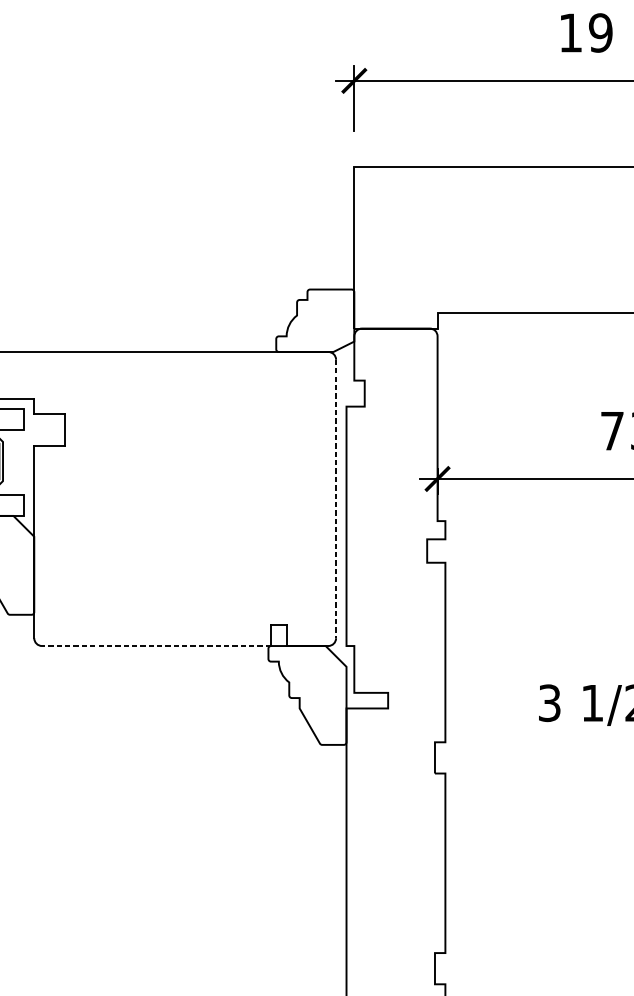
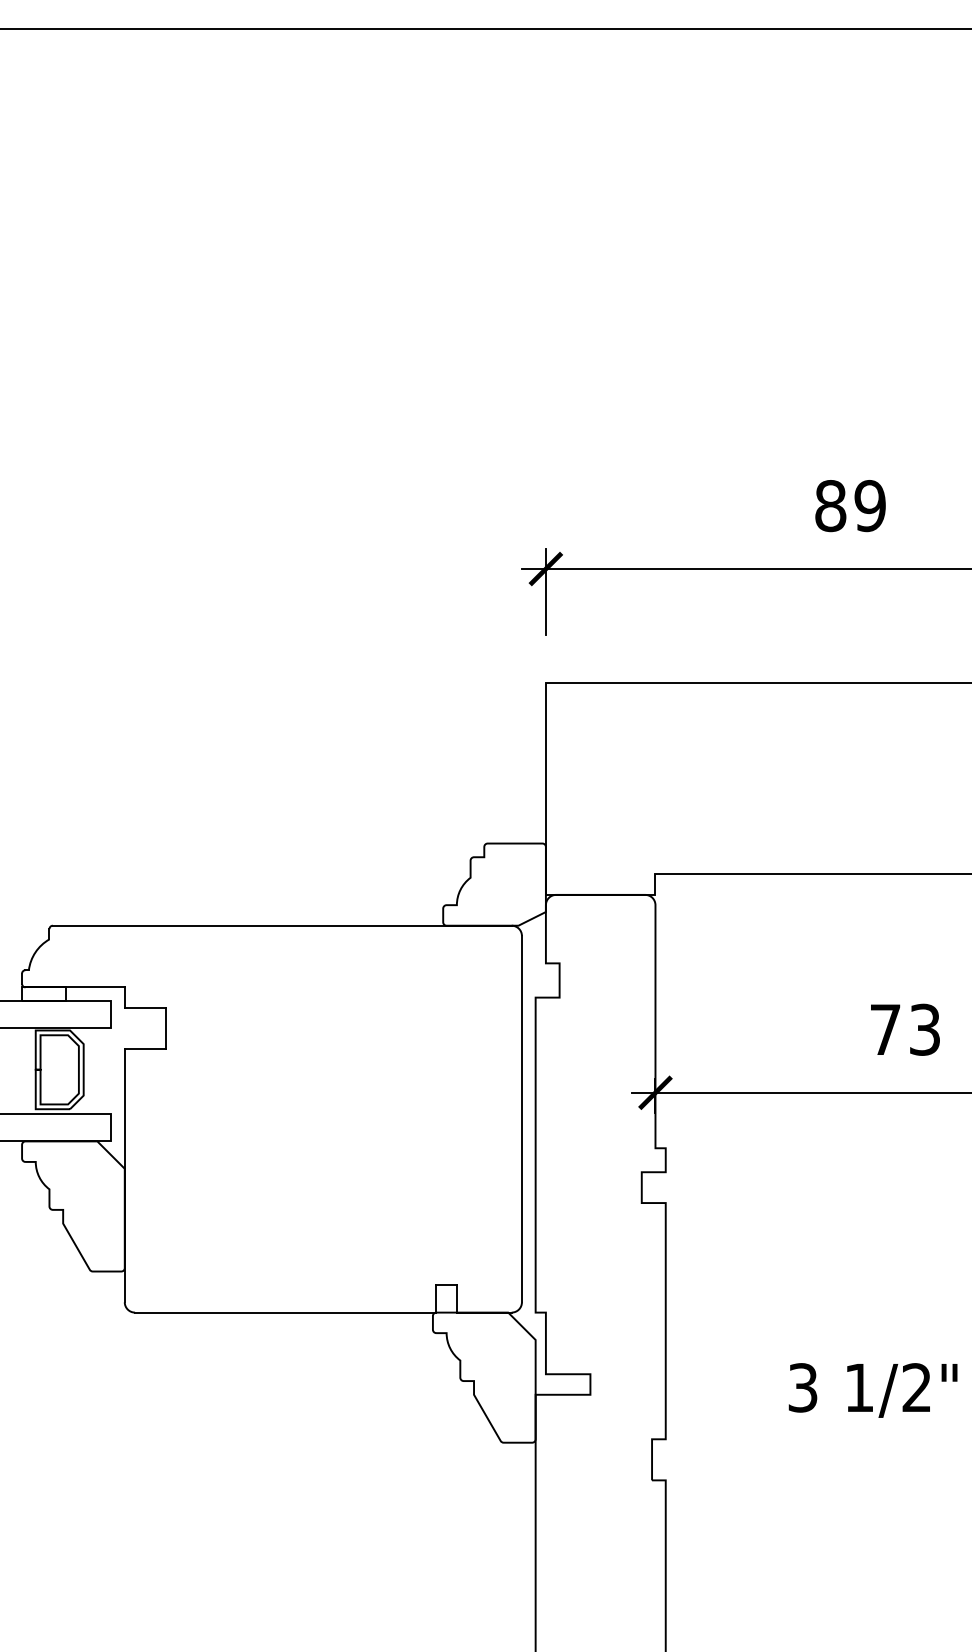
text: (570, 33) -> (830, 506), 19 -> 89
line: (335, 499) -> (521, 1119), dashed -> solid
line: (156, 645) -> (285, 1312), dashed -> solid

